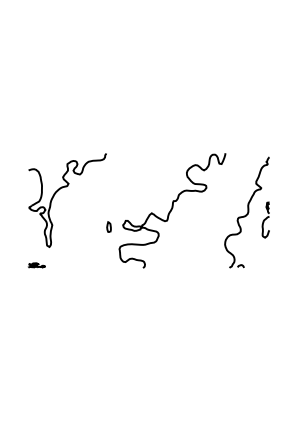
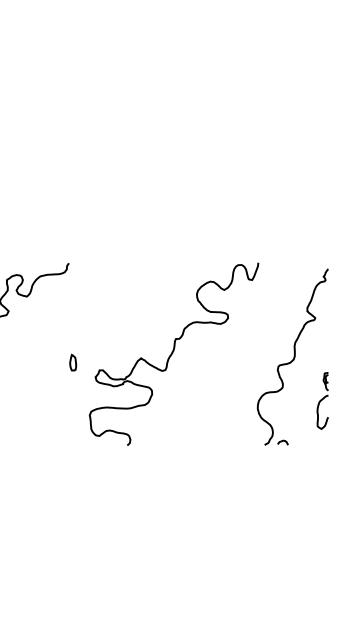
part: (265, 219) -> (322, 400), moved
part: (108, 226) -> (72, 361), moved

